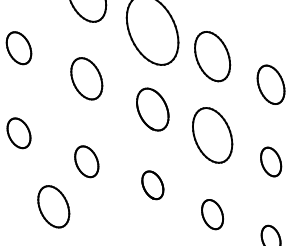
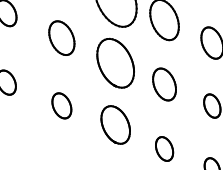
part: (152, 109) -> (115, 63), size x1.43
part: (212, 135) -> (164, 84), size x0.71
part: (152, 185) -> (115, 125), size x1.67
part: (53, 206) -> (34, 142), removed

